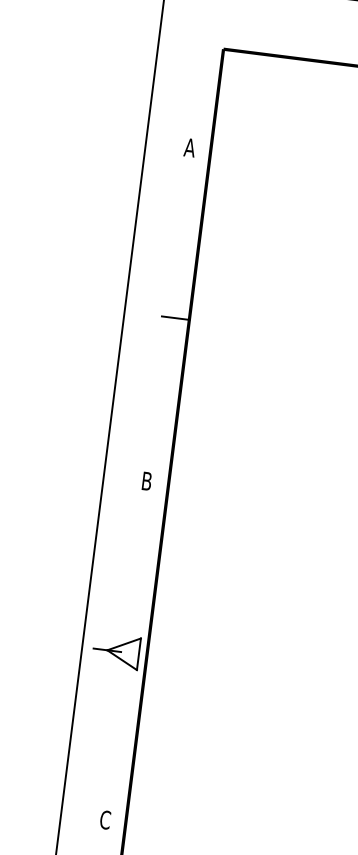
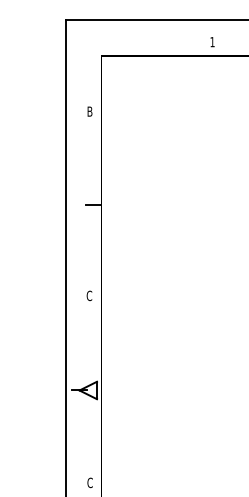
text: (189, 147) -> (89, 111), A -> B
text: (147, 480) -> (89, 295), B -> C

